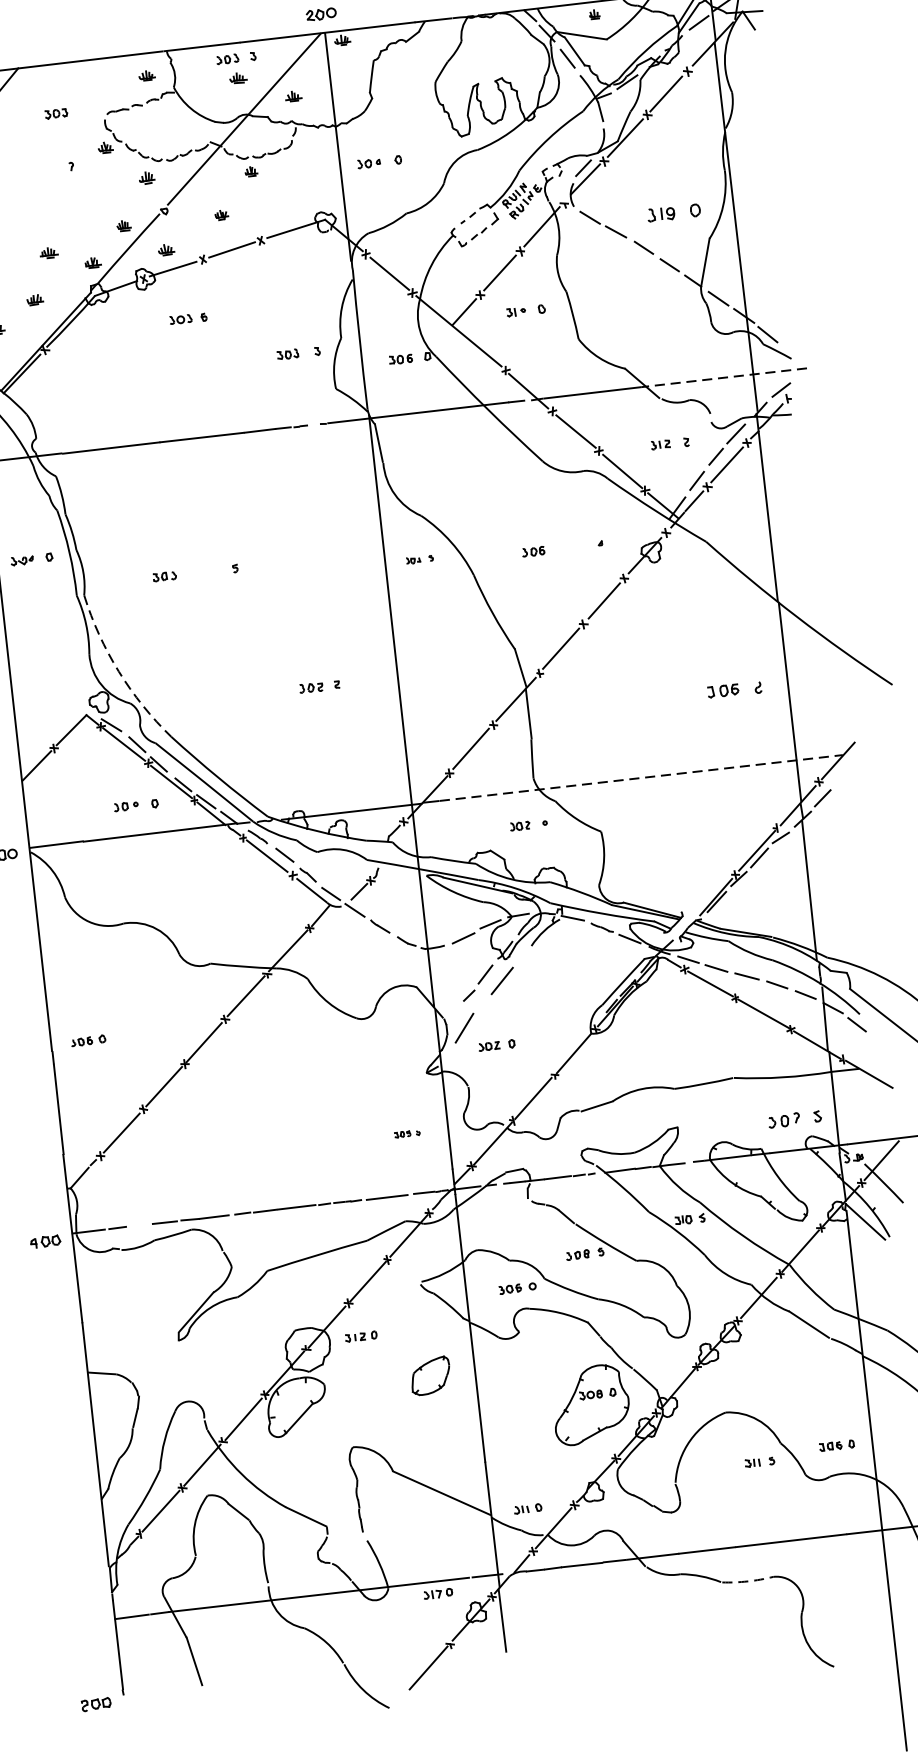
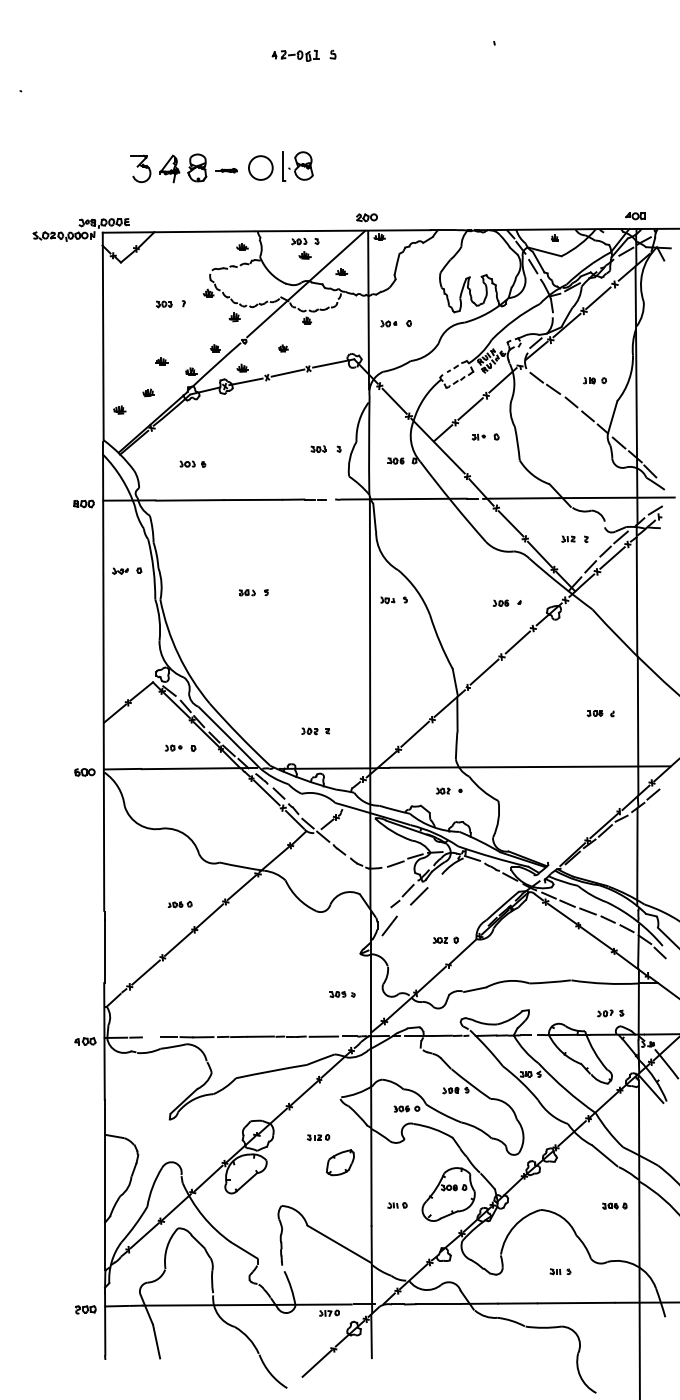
part: (56, 114) -> (164, 304), moved
part: (673, 212) -> (594, 380), size x0.62
part: (187, 317) -> (192, 463), moved
line: (724, 377) -> (617, 497), dashed -> solid
part: (532, 550) -> (500, 602), moved
part: (419, 560) -> (393, 600), size x1.43
part: (165, 576) -> (247, 592), moved
arc: (118, 671) -> (178, 654), dashed -> solid
part: (319, 687) -> (315, 731), moved
part: (734, 690) -> (600, 713), size x0.71
line: (641, 778) -> (530, 767), dashed -> solid
part: (87, 1040) -> (179, 904), moved
part: (496, 1044) -> (445, 939), moved
part: (795, 1119) -> (610, 1013), size x0.71
part: (407, 1133) -> (342, 994), size x1.43
part: (361, 1336) -> (318, 1137), moved
part: (836, 1444) -> (614, 1205), moved
part: (759, 1461) -> (560, 1271), moved
part: (528, 1508) -> (397, 1205), moved
arc: (748, 1580) -> (543, 1327), dashed -> solid
part: (95, 1704) -> (85, 1309), moved

